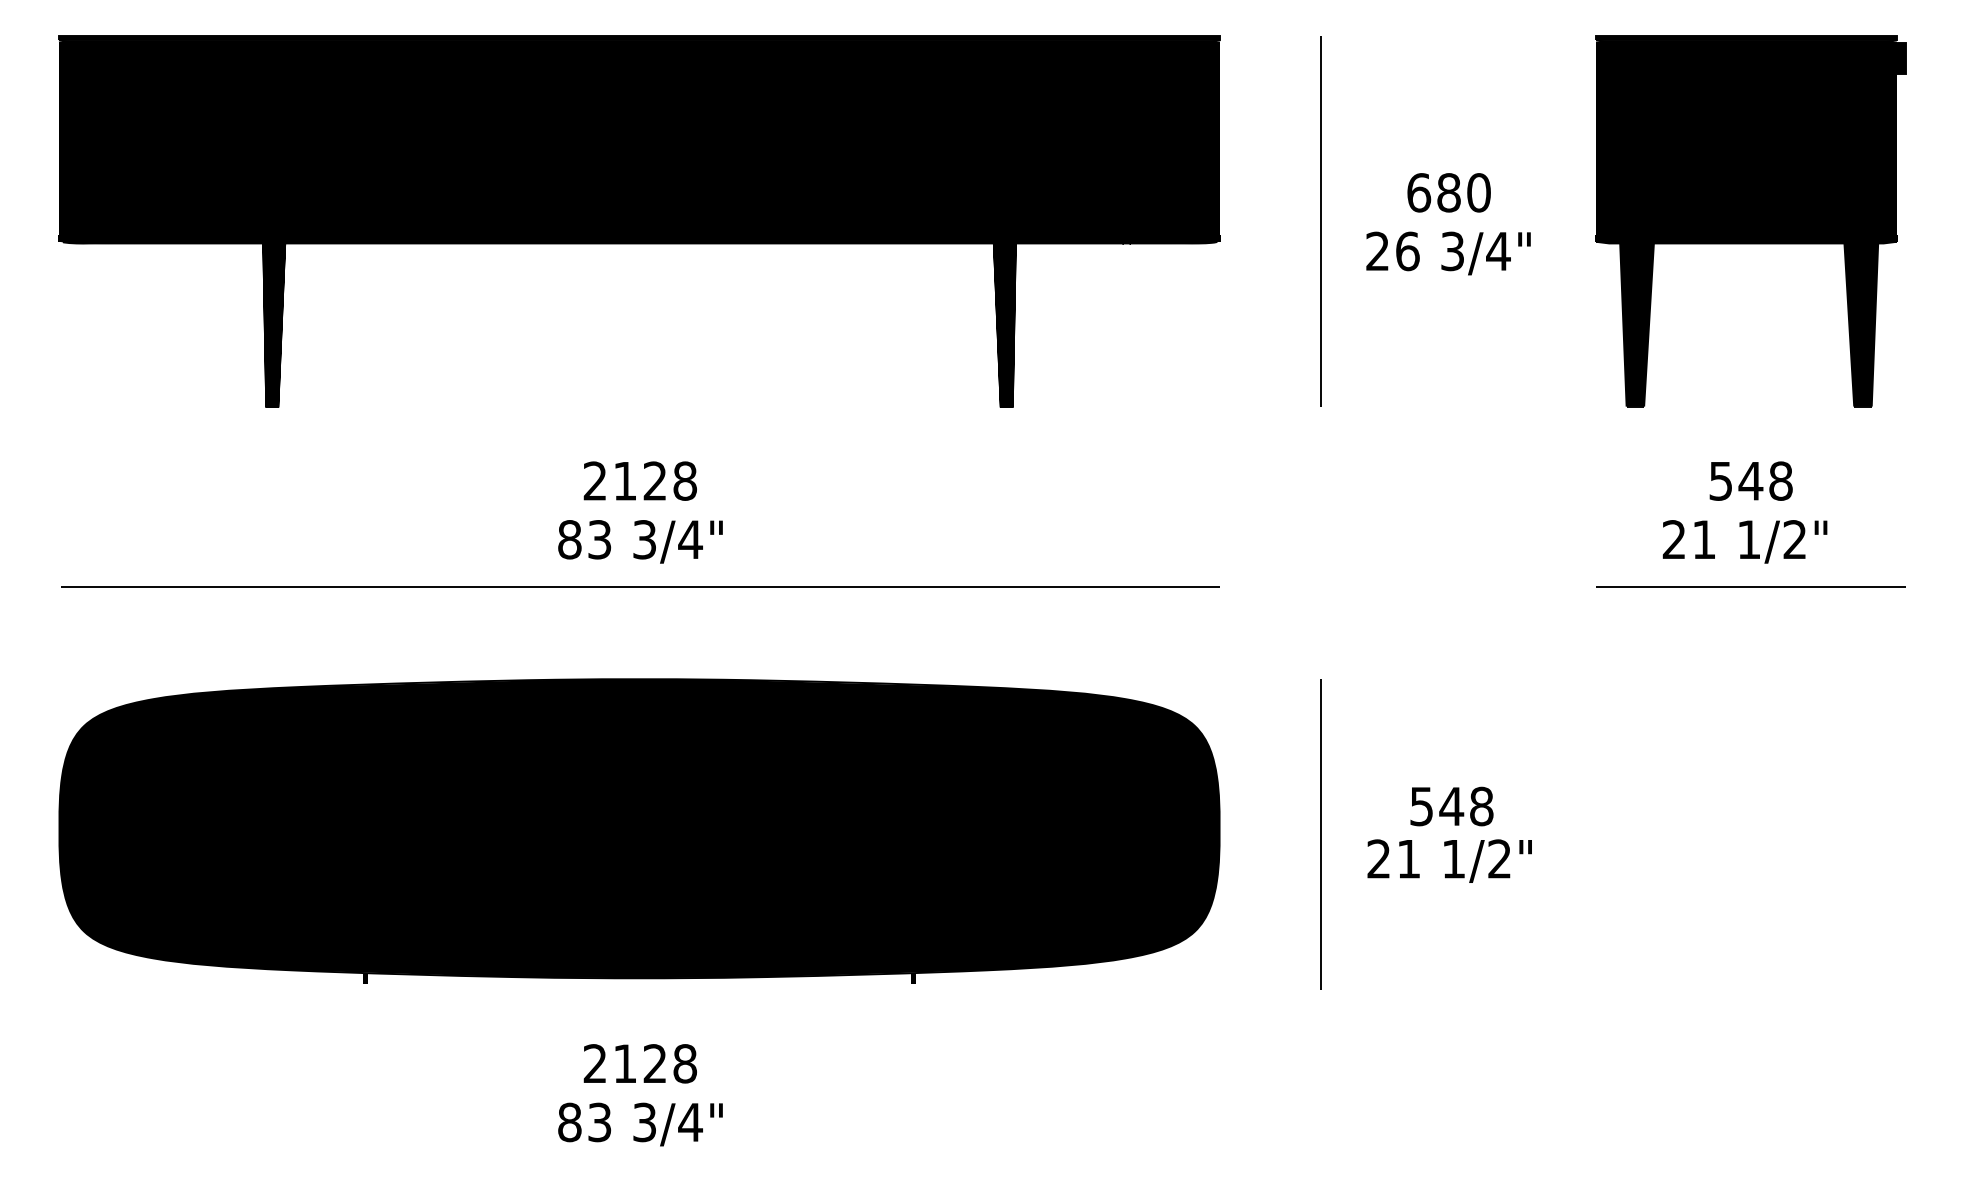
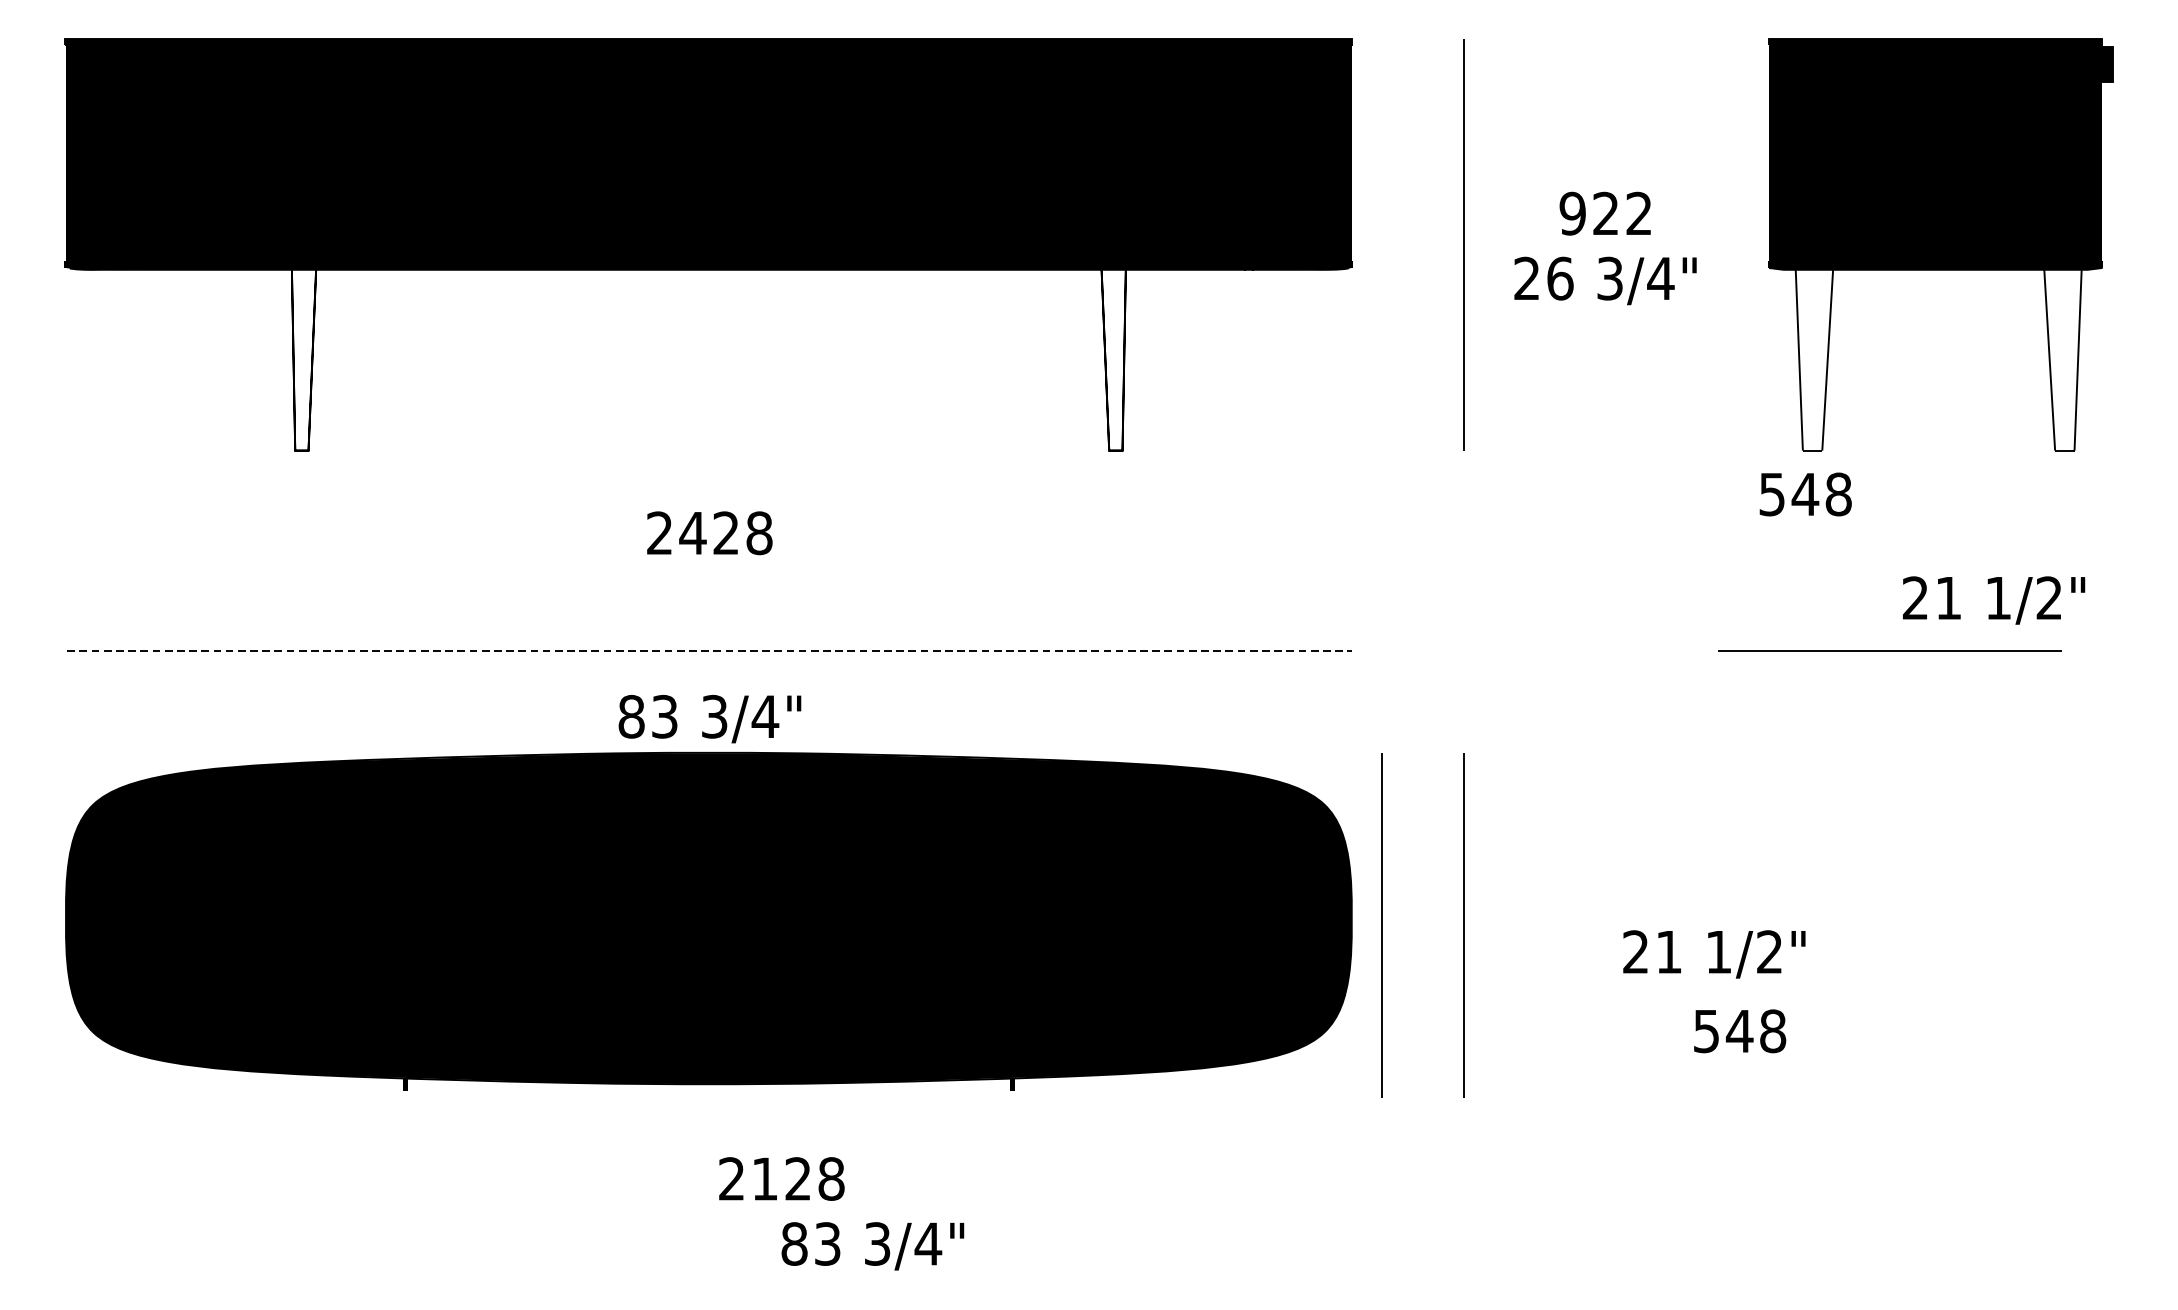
text: (1448, 192) -> (1605, 213), 680 -> 922
fill: (274, 324) -> (304, 359), removed
fill: (1004, 324) -> (1113, 359), removed
fill: (1636, 324) -> (1813, 359), removed
fill: (1861, 324) -> (2063, 359), removed
text: (1750, 480) -> (1804, 493), moved
text: (624, 481) -> (692, 533), 2128 -> 2428
text: (640, 541) -> (709, 718), moved
text: (1744, 541) -> (1993, 600), moved
line: (1750, 586) -> (1889, 650), moved
line: (640, 587) -> (709, 651), solid -> dashed
text: (1451, 806) -> (1739, 1031), moved
line: (1246, 834) -> (1381, 924), added
text: (1449, 860) -> (1714, 953), moved
text: (639, 1063) -> (780, 1178), moved
text: (640, 1124) -> (872, 1246), moved

